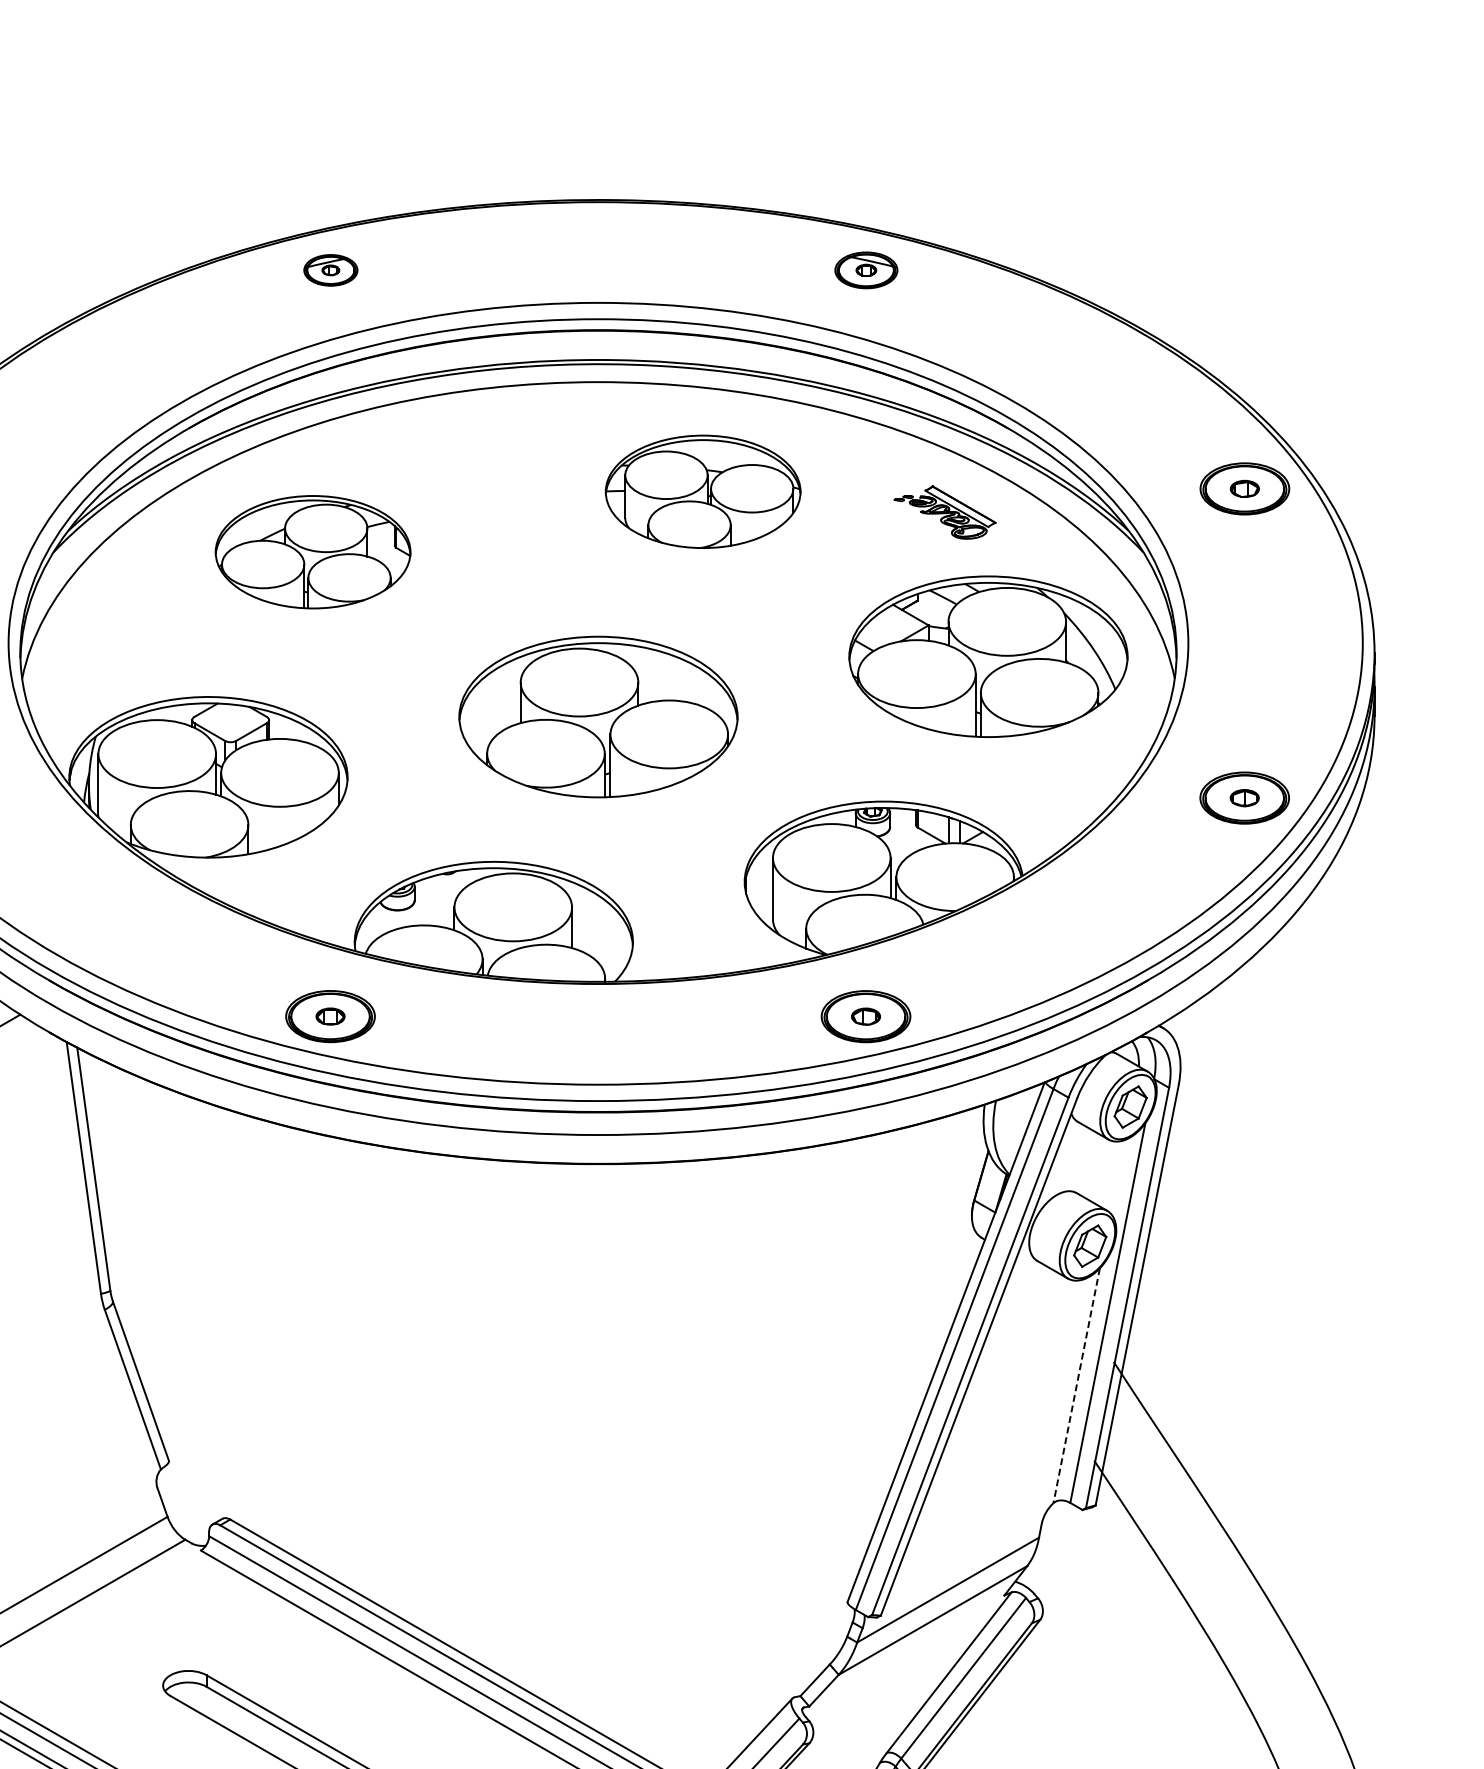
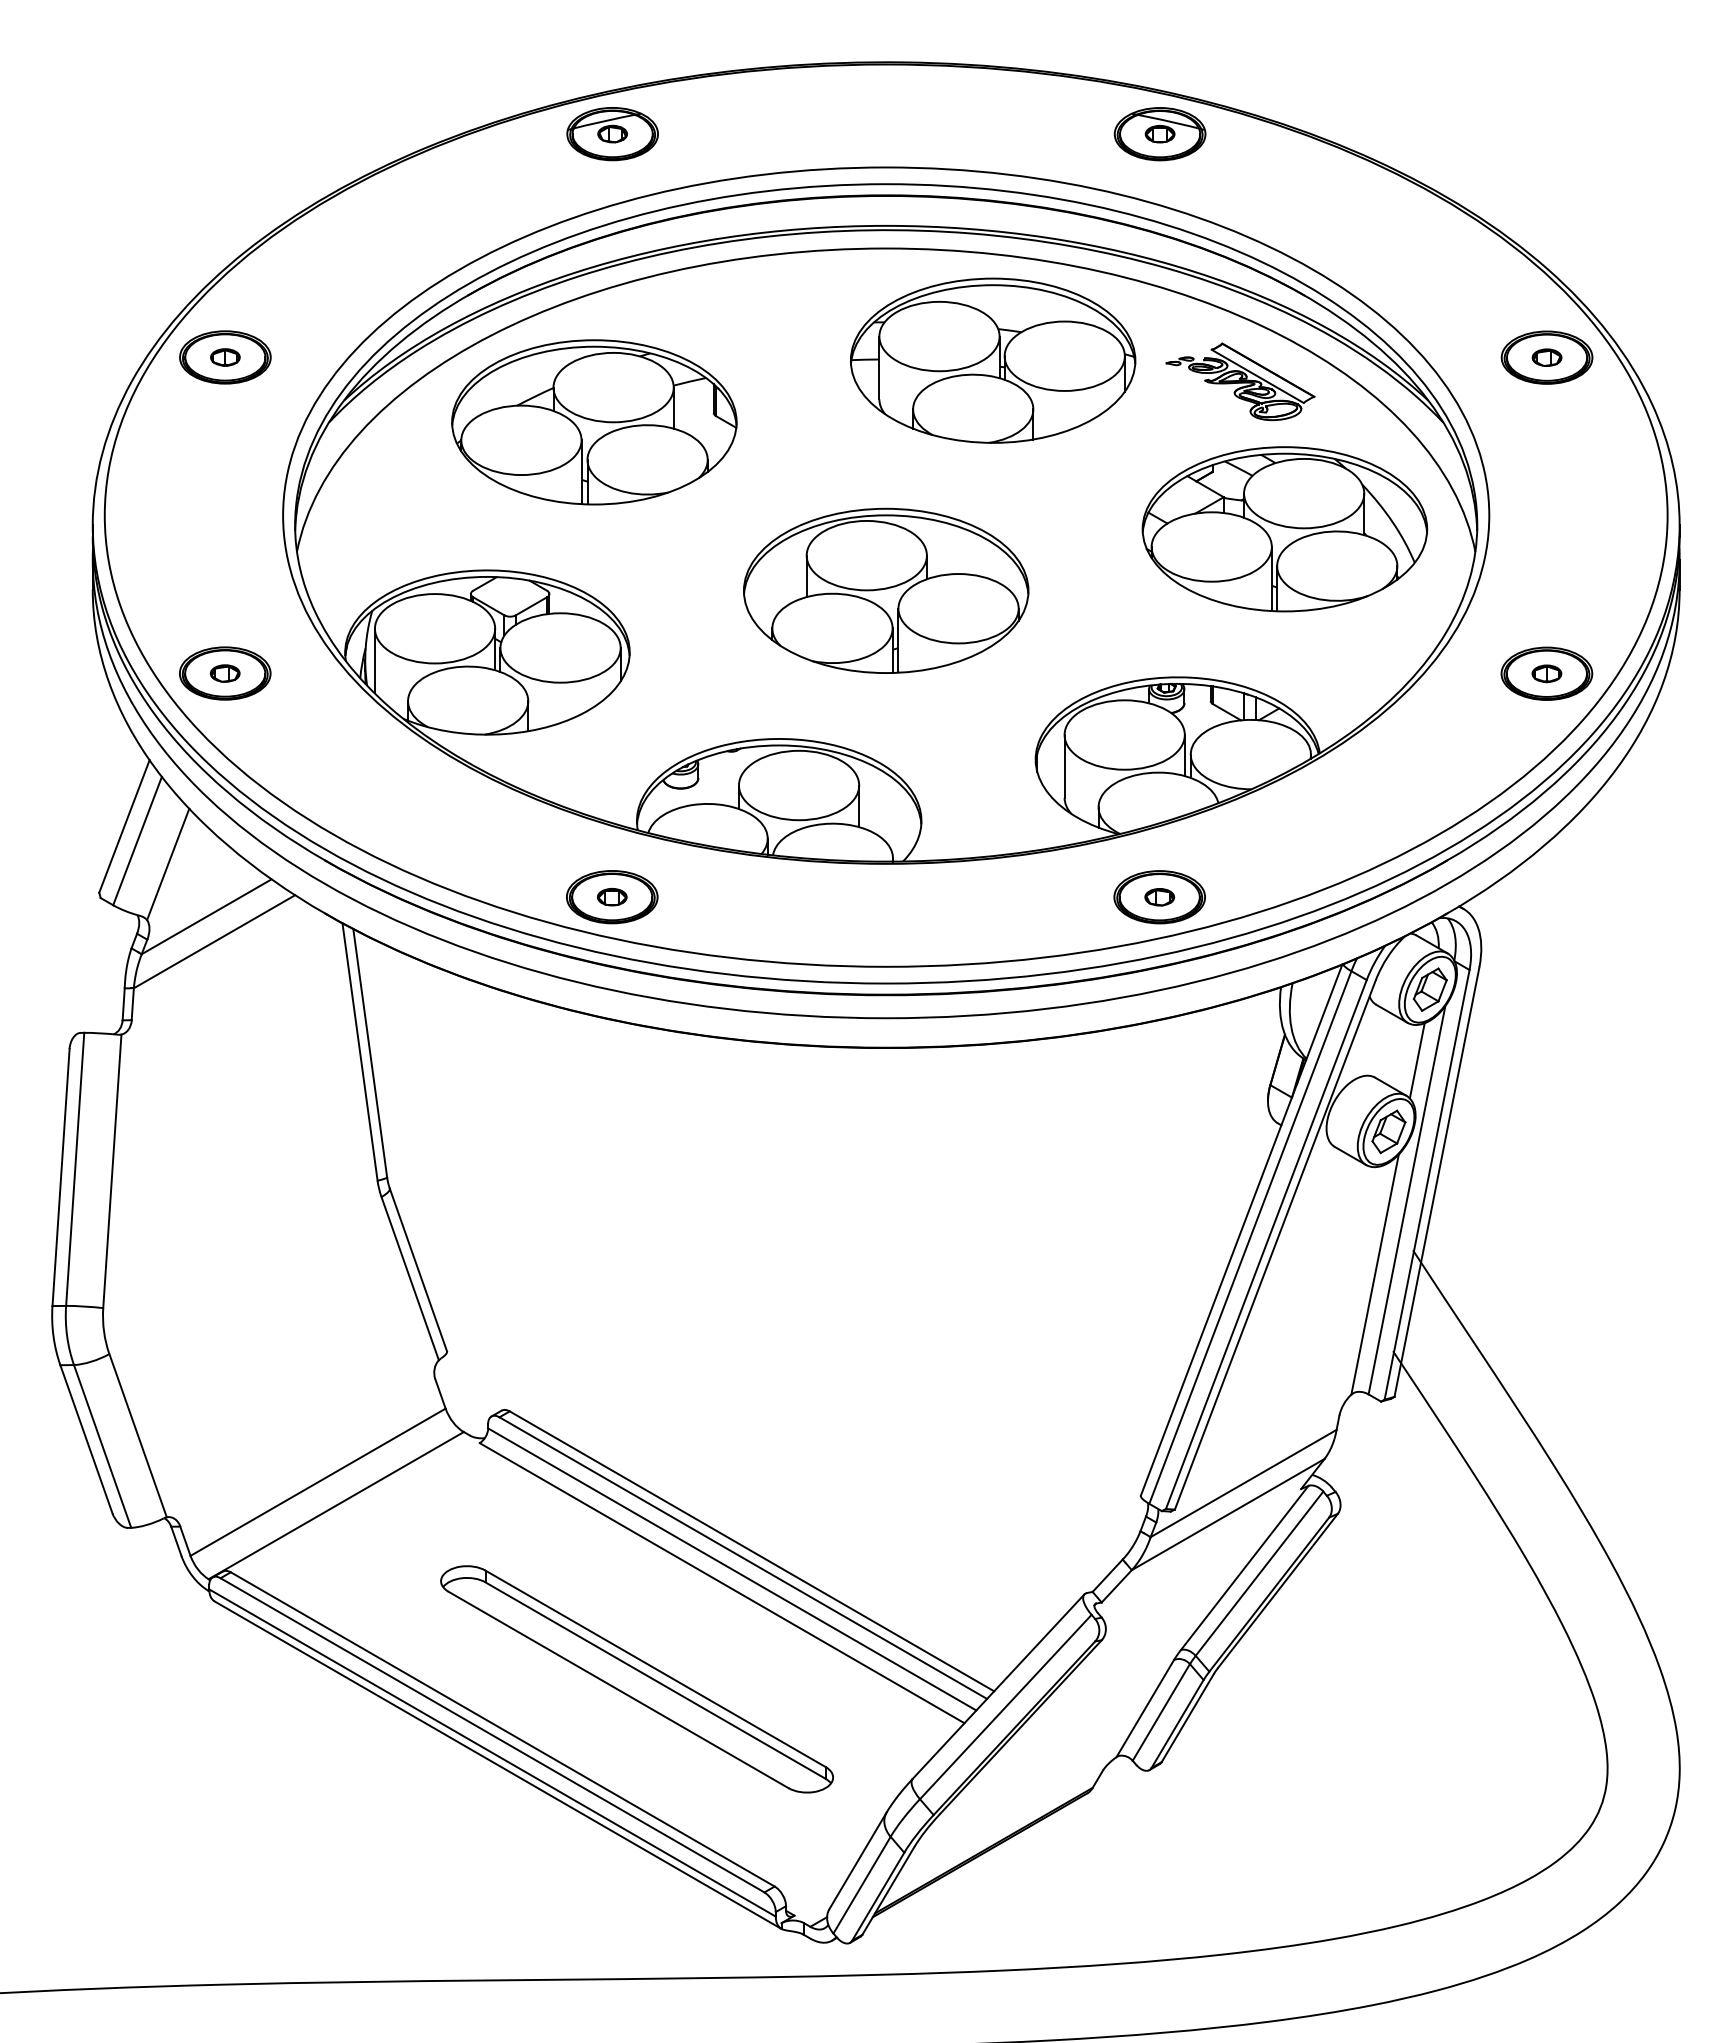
part: (330, 270) -> (612, 134), size x1.67
part: (865, 270) -> (1159, 134), size x1.43
part: (703, 491) -> (993, 360), size x1.43
part: (945, 512) -> (1240, 381), size x1.43
part: (313, 552) -> (594, 422), size x1.43
line: (1117, 1176) -> (1416, 1060), added
line: (1076, 1386) -> (1374, 1275), dashed -> solid

